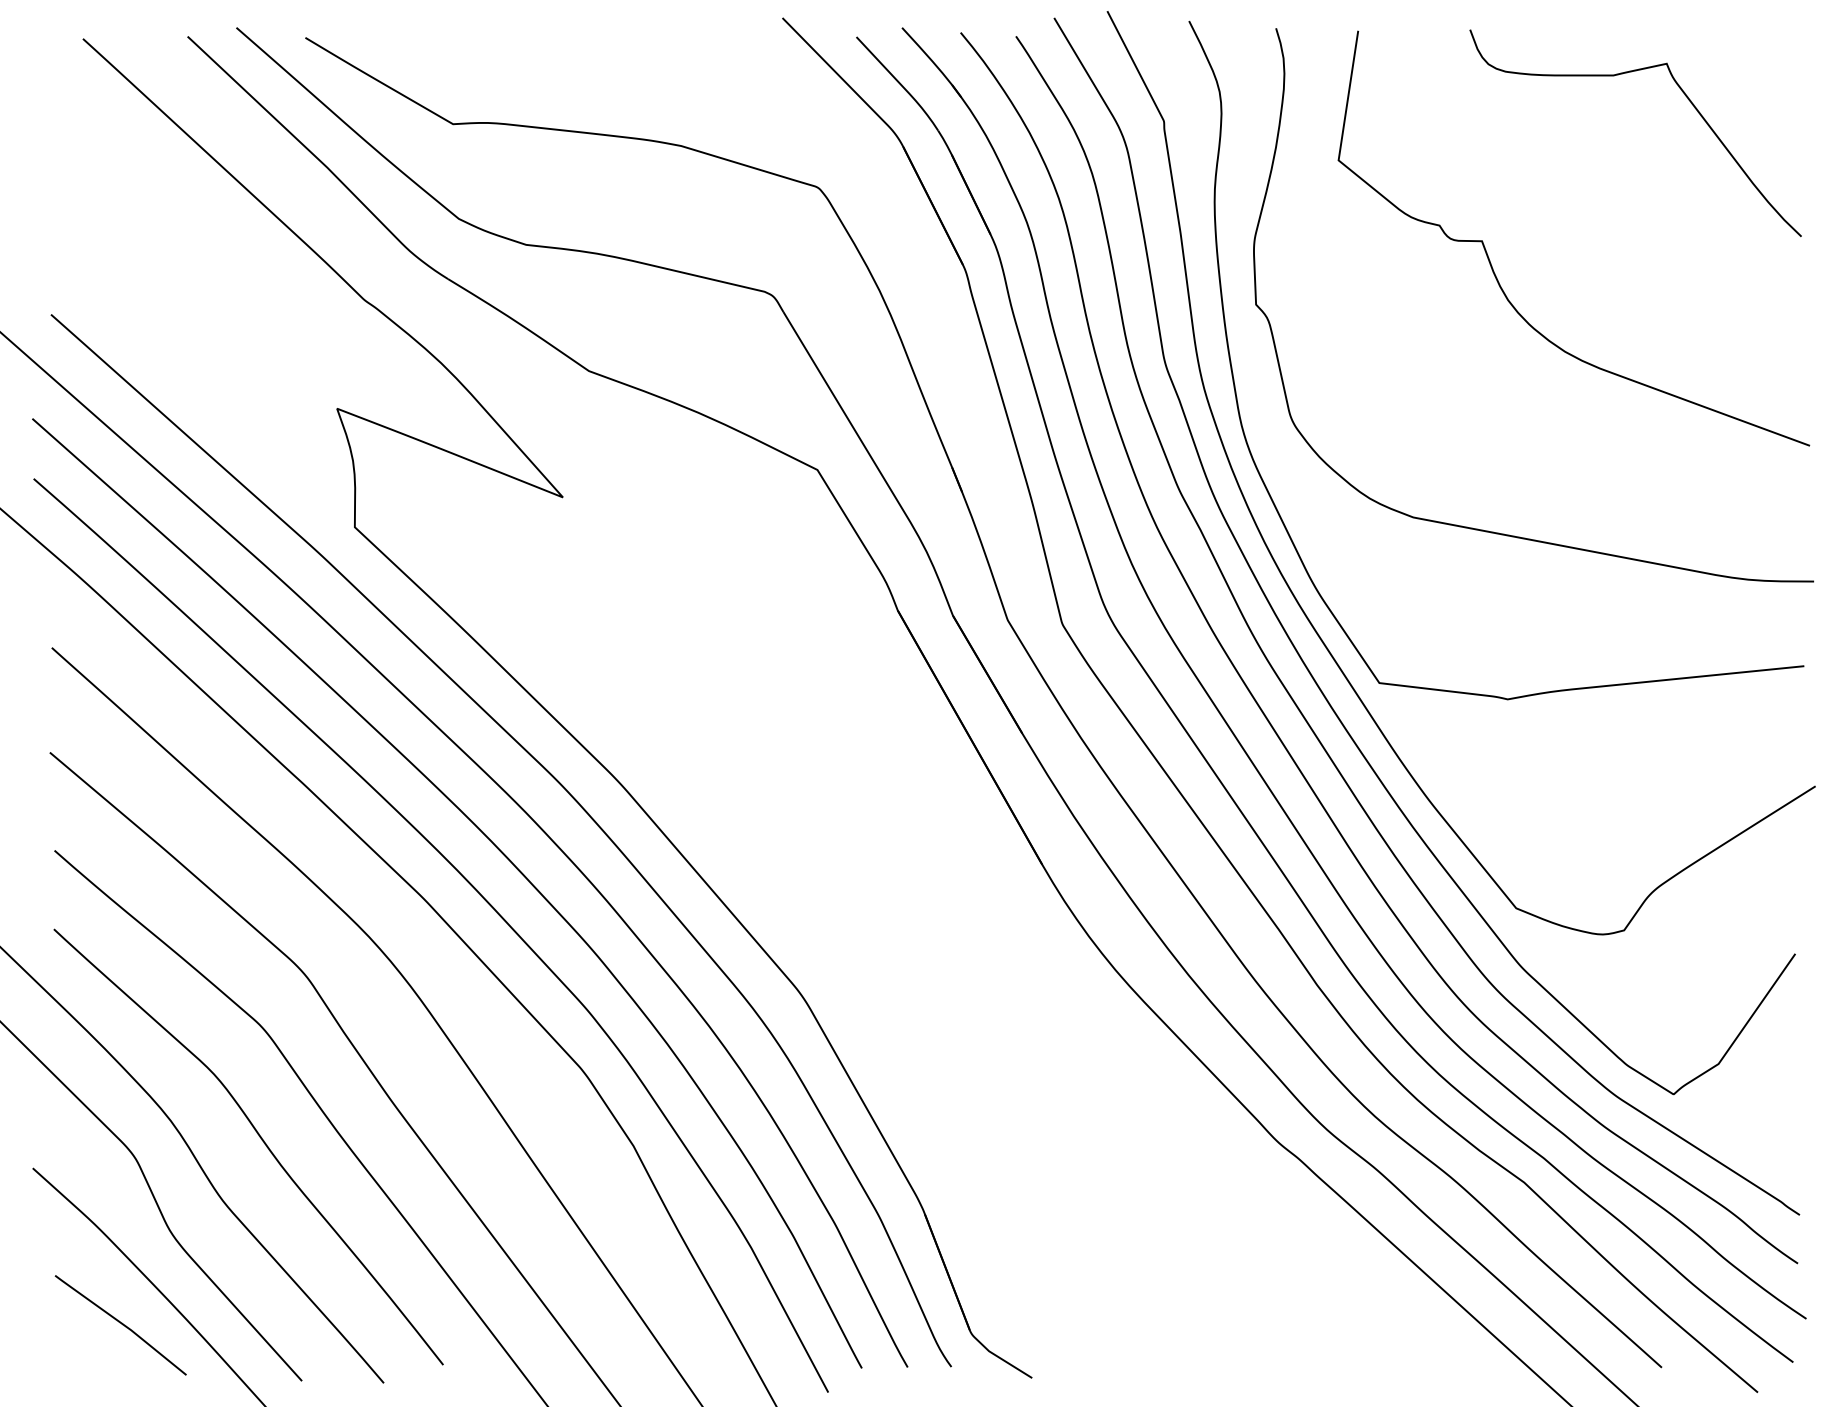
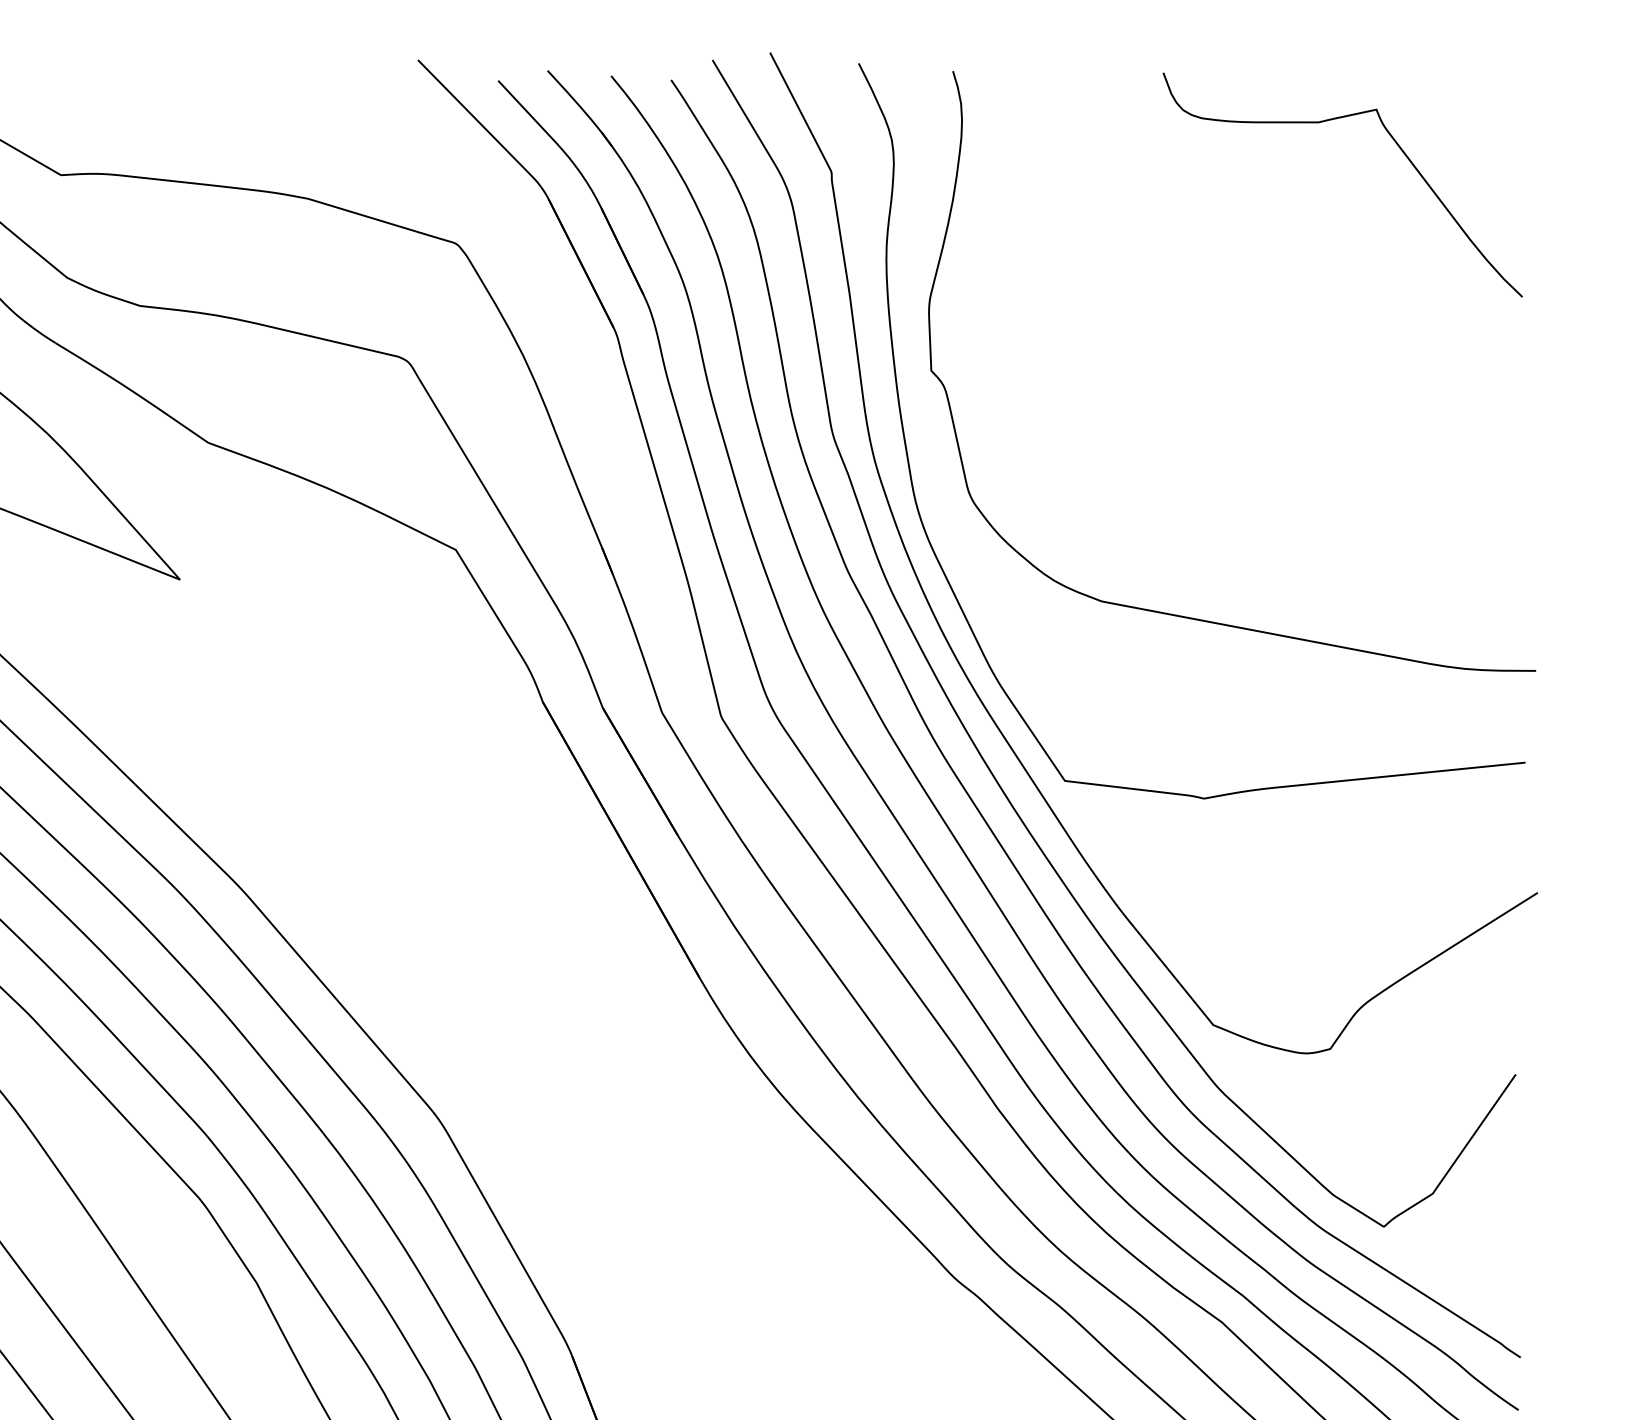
curve: (1492, 265) -> (1187, 328), removed

